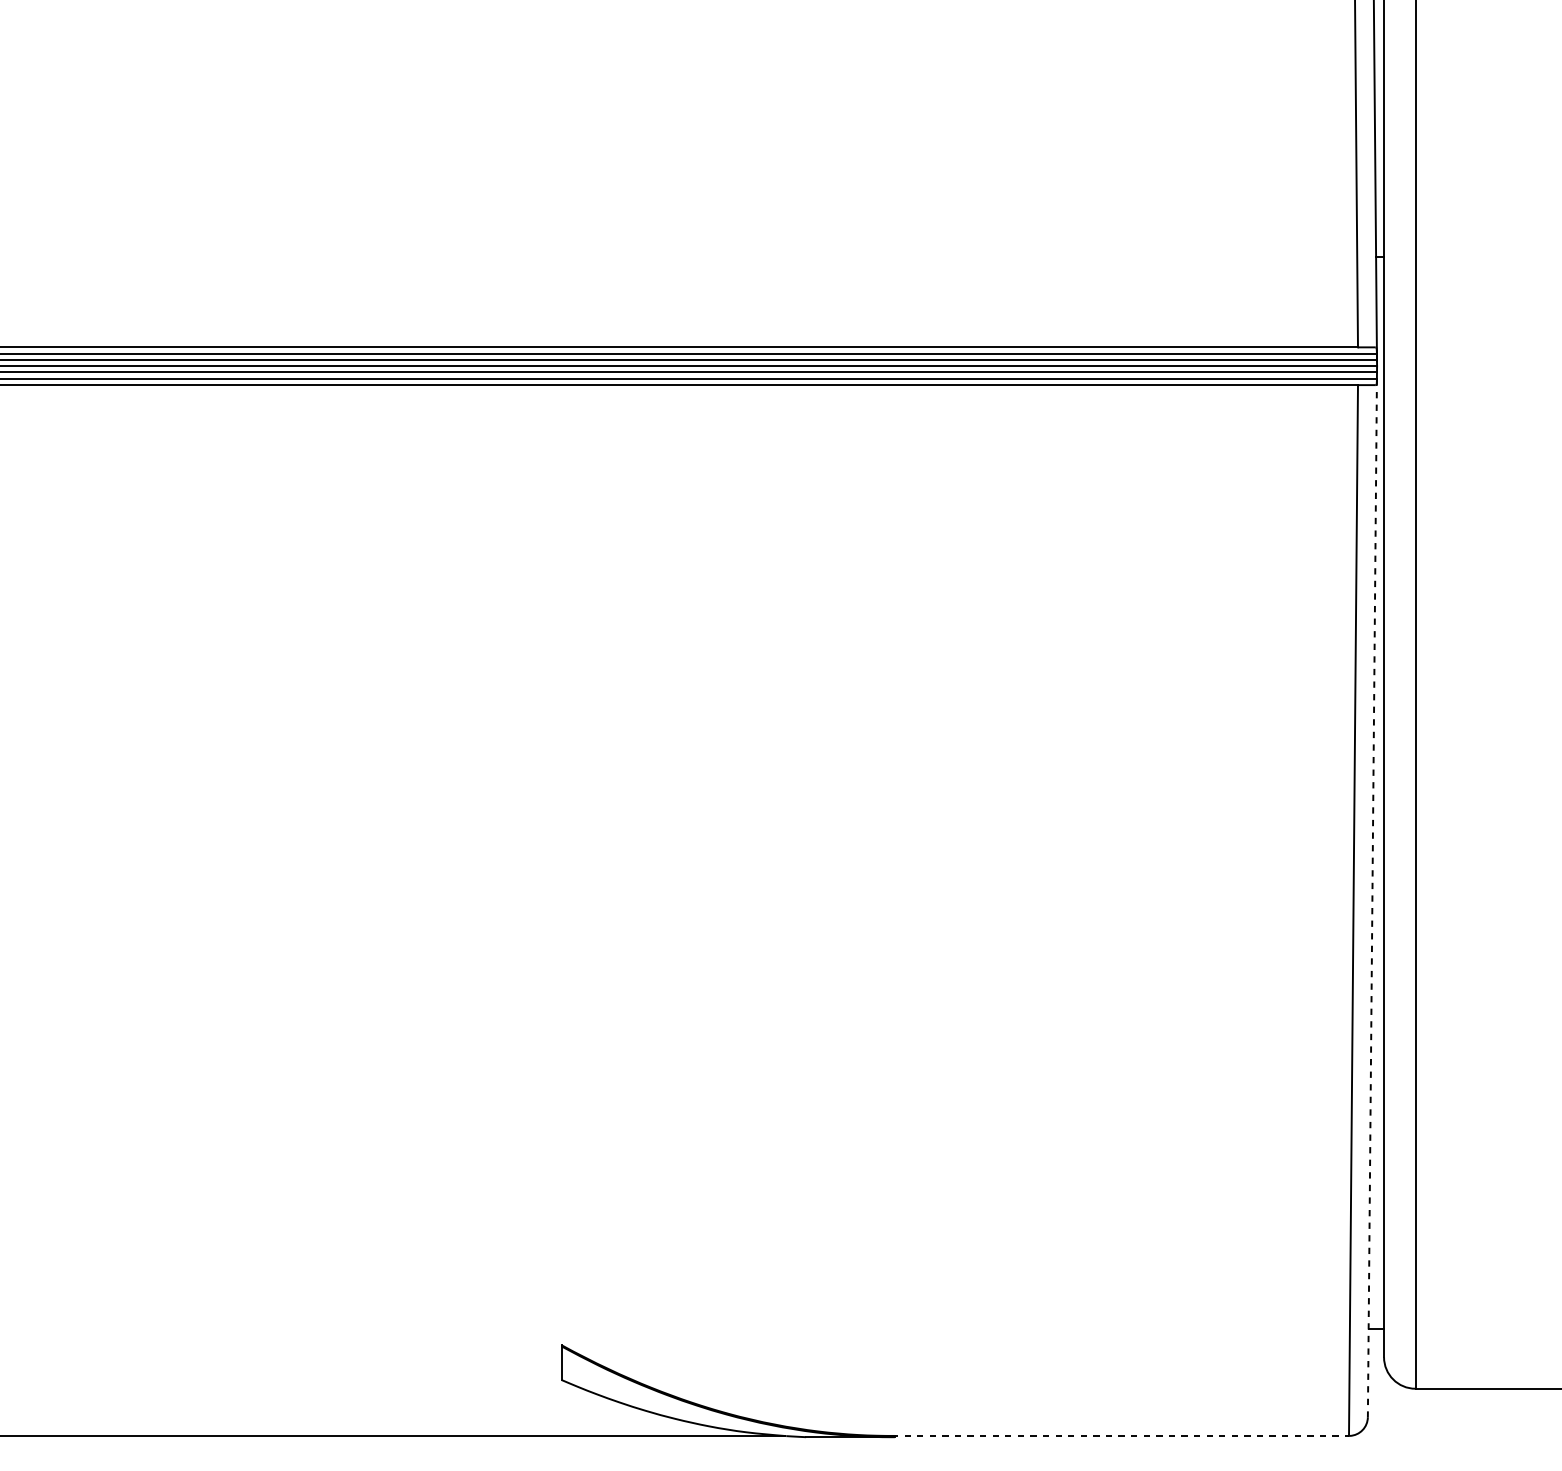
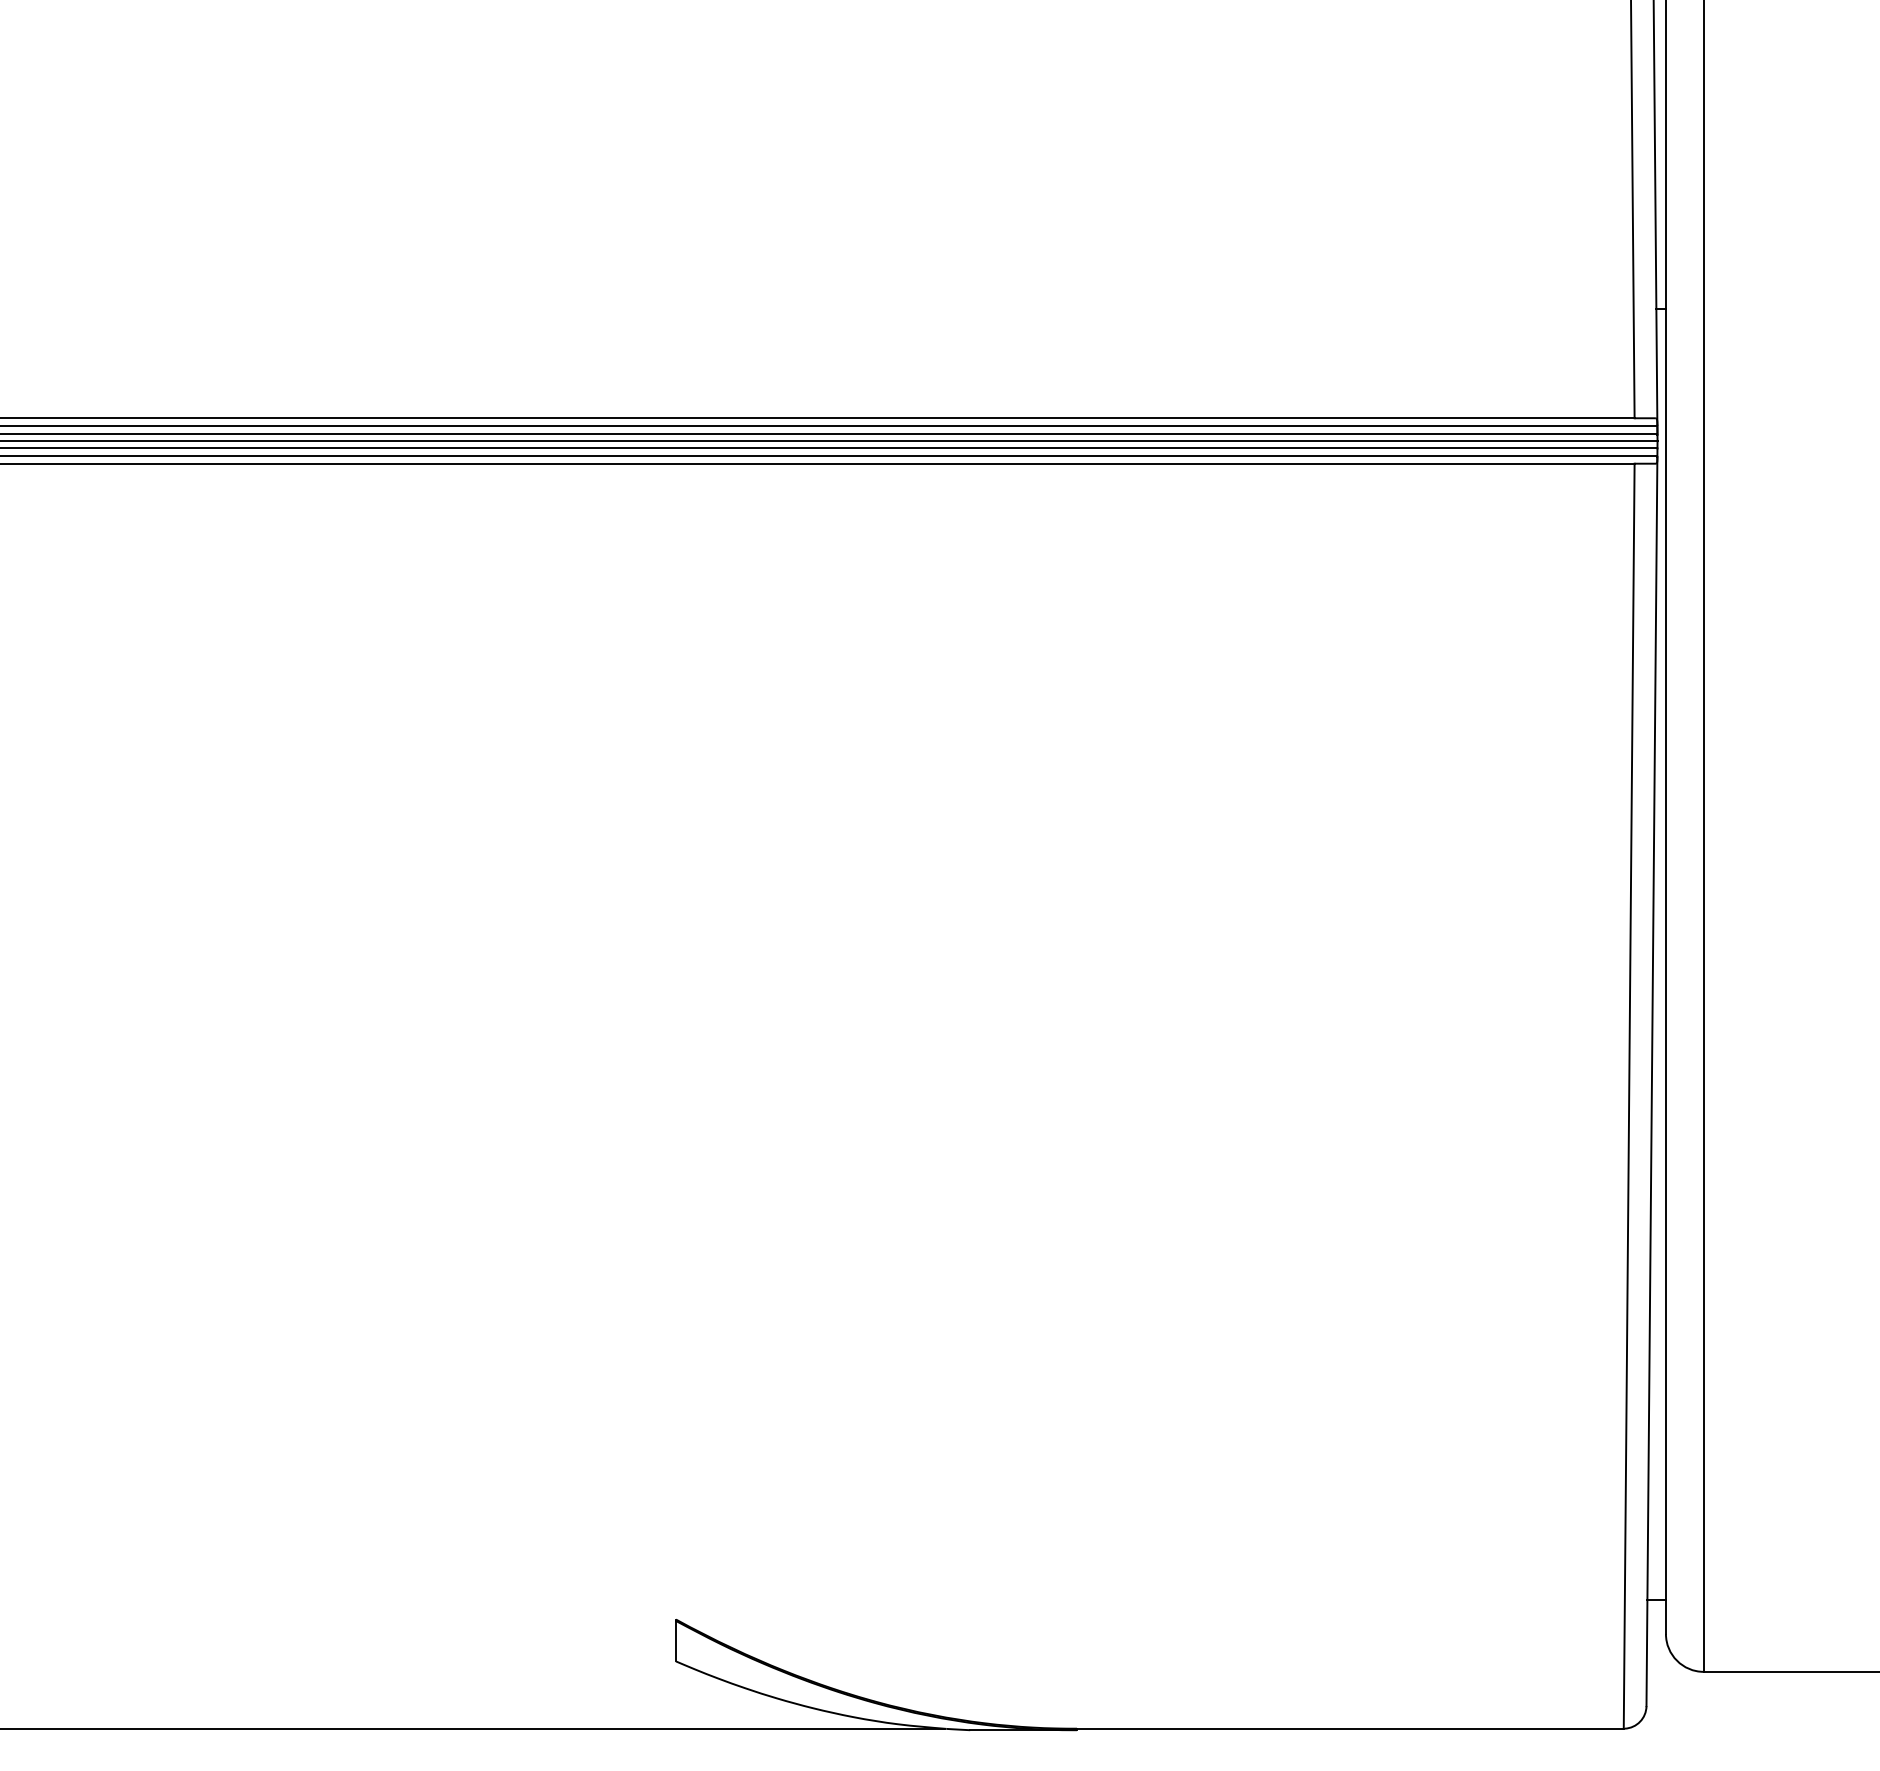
line: (1372, 898) -> (1651, 1081), dashed -> solid
line: (1121, 1435) -> (1349, 1728), dashed -> solid

